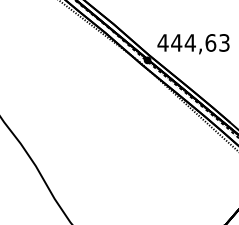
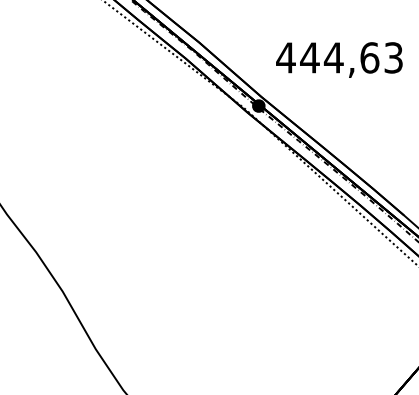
text: (193, 44) -> (339, 60), moved

